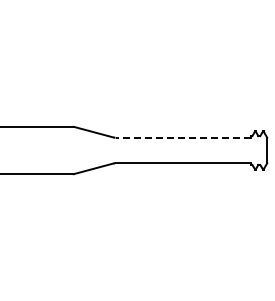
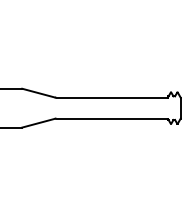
line: (183, 137) -> (112, 97), dashed -> solid

